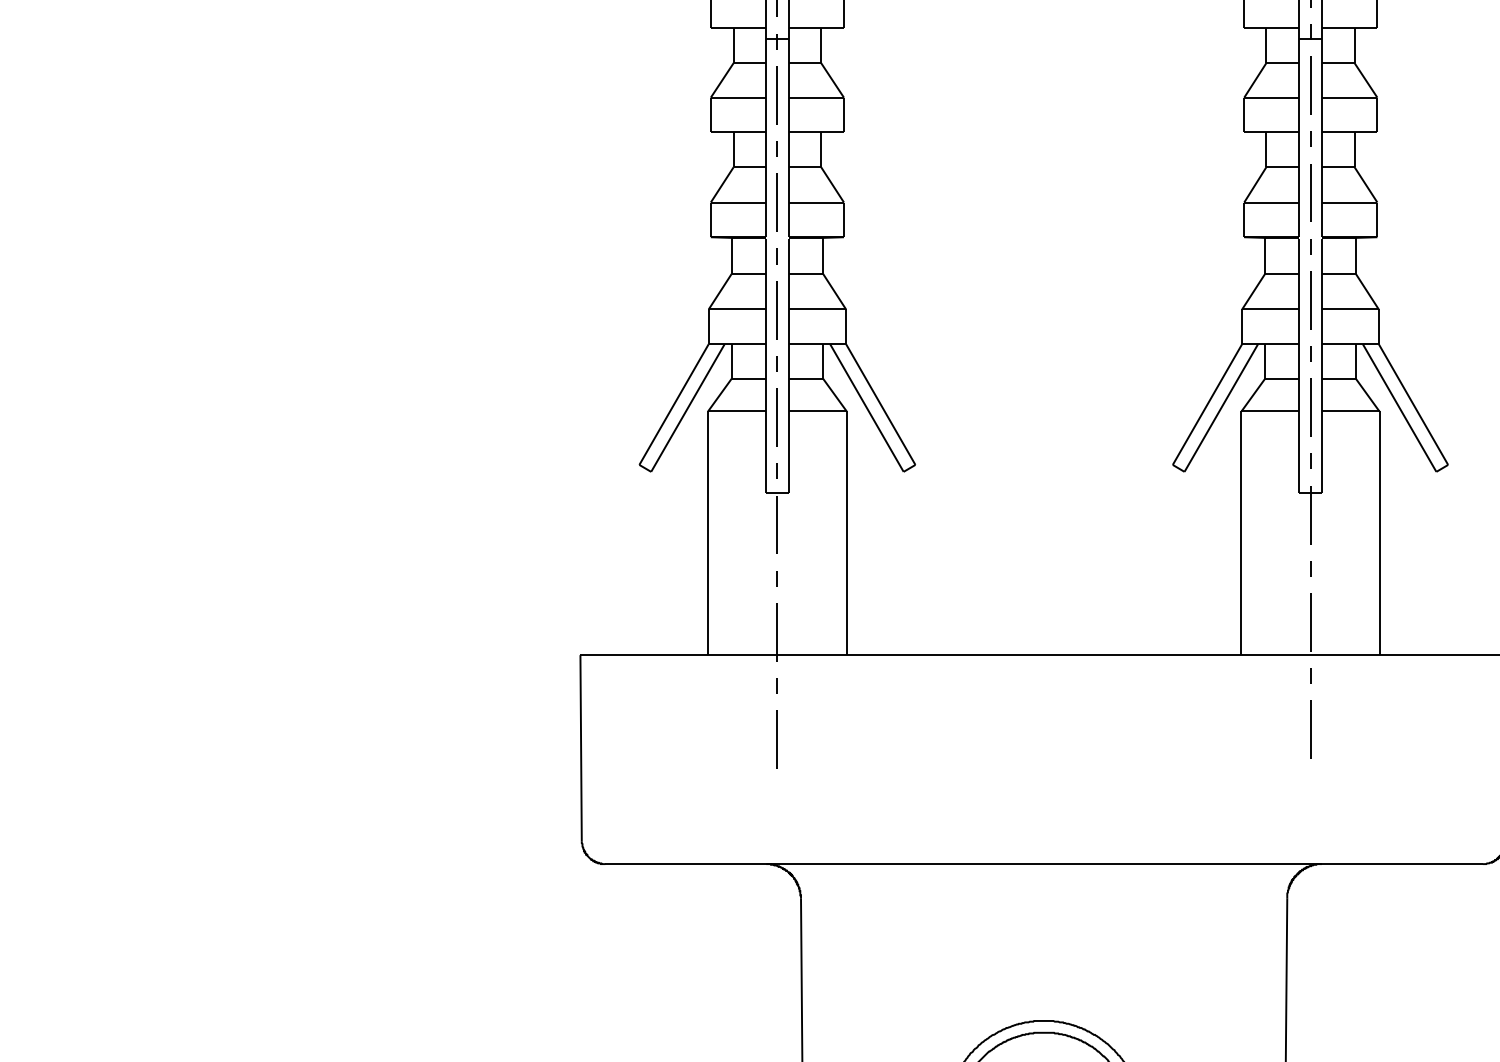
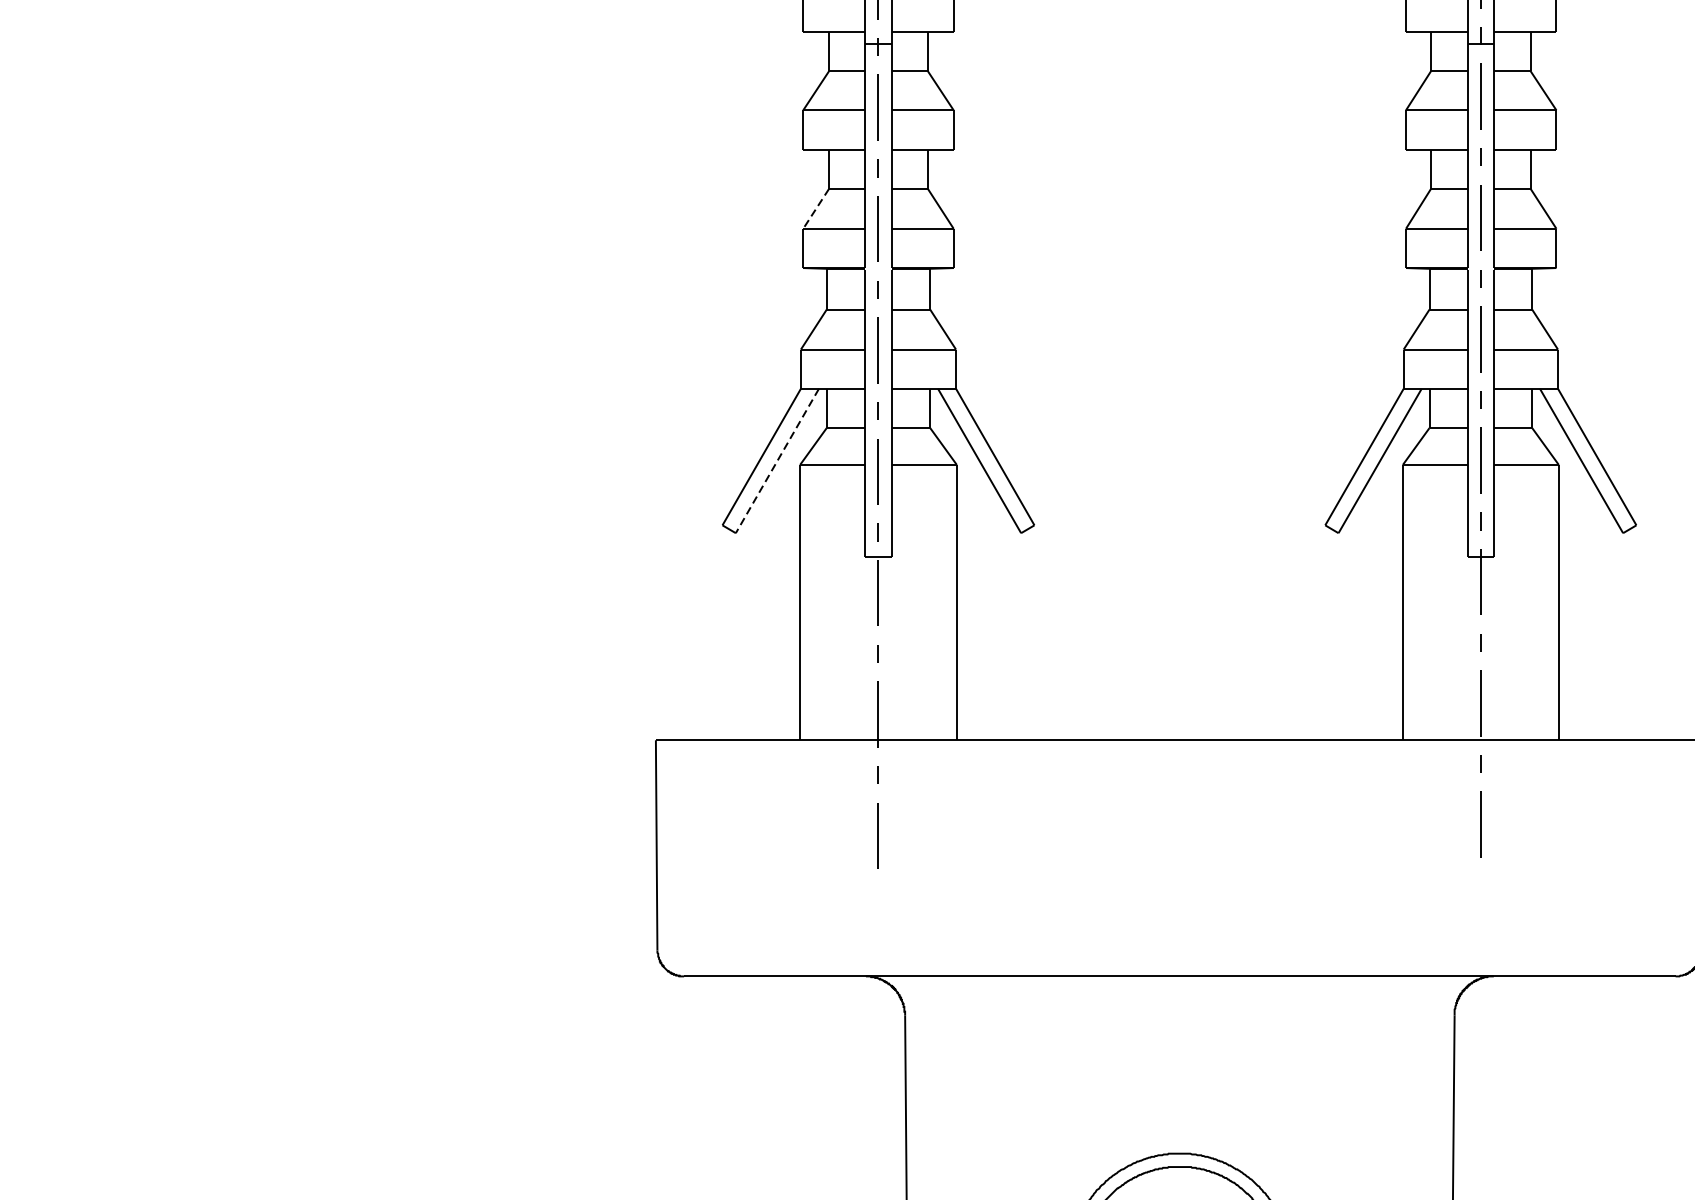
line: (722, 185) -> (816, 209), solid -> dashed
line: (687, 408) -> (776, 461), solid -> dashed

